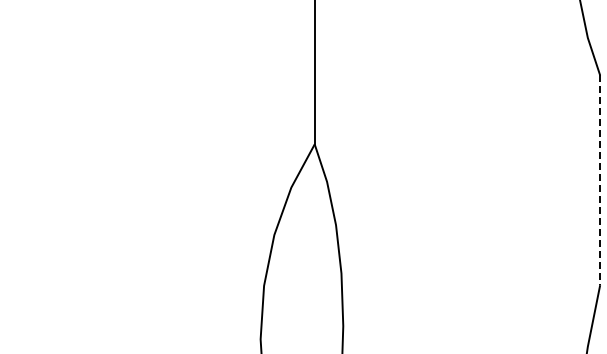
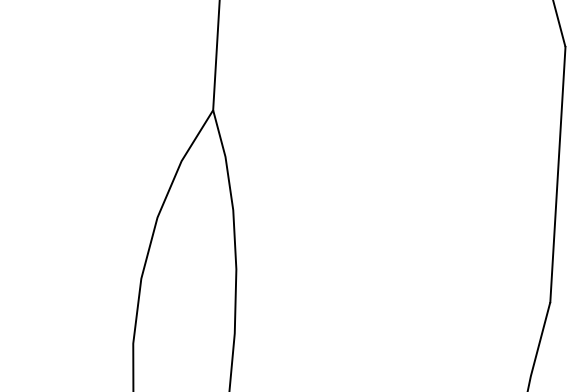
line: (600, 180) -> (558, 174), dashed -> solid

